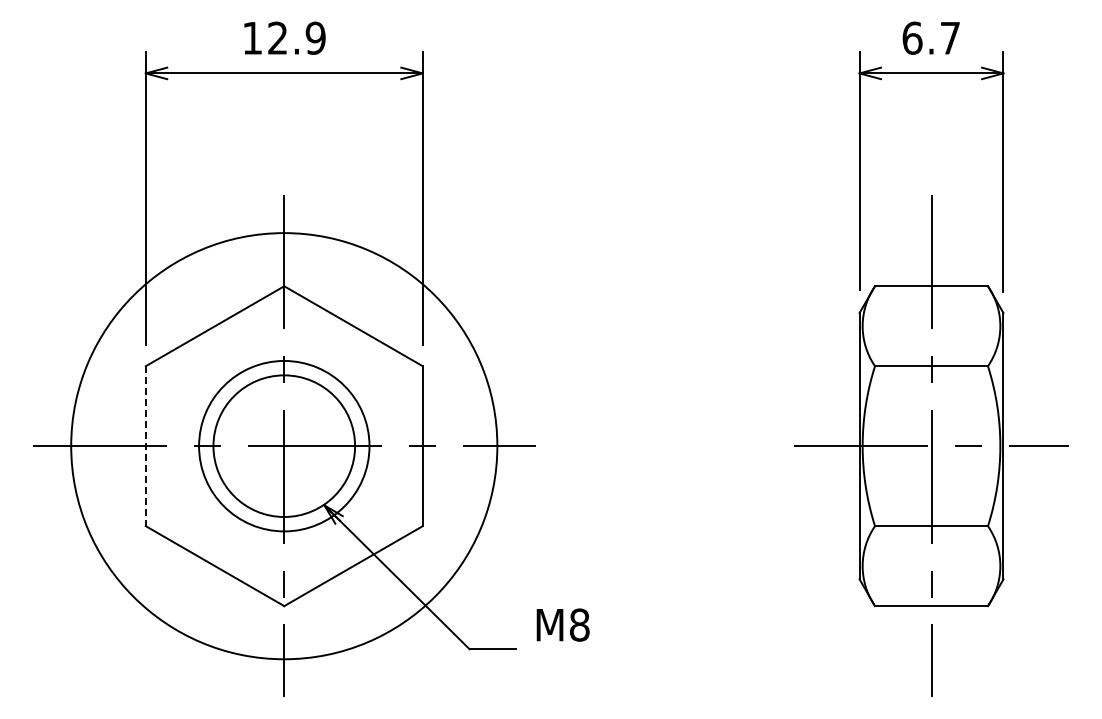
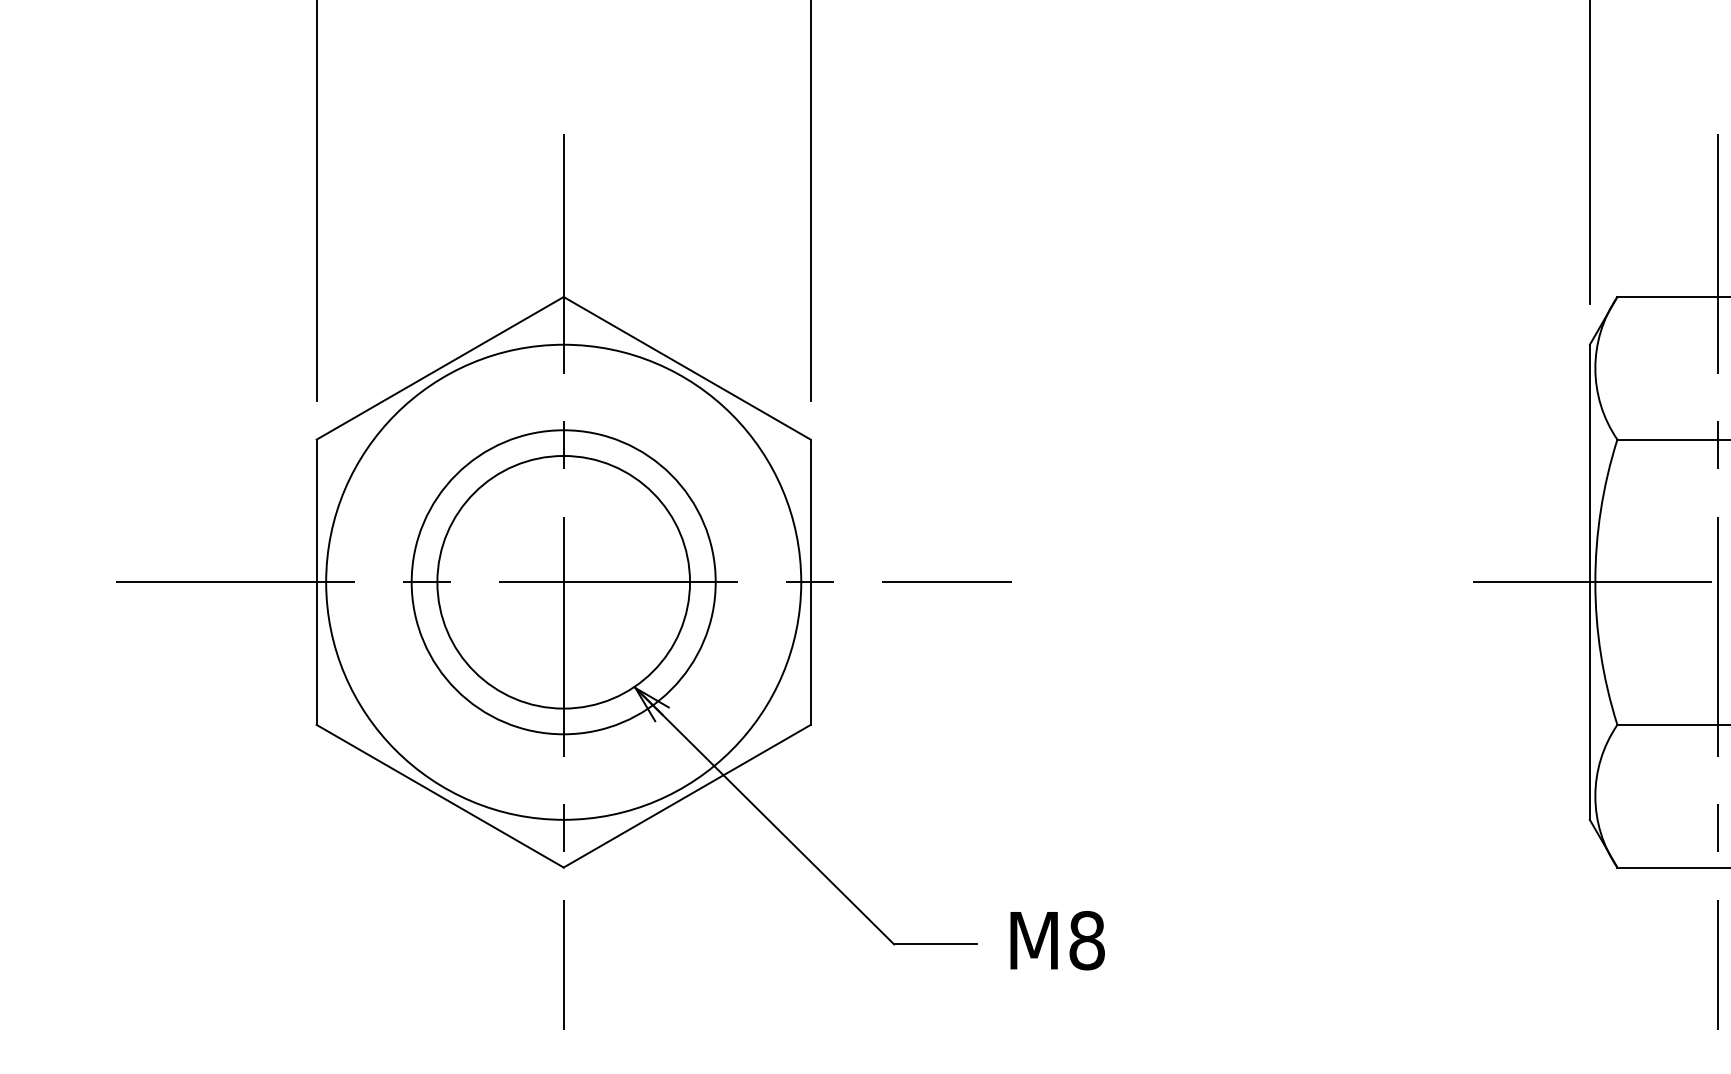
line: (145, 446) -> (316, 582), dashed -> solid
circle: (284, 446) -> (564, 582), size x0.62
text: (562, 624) -> (1056, 939), moved

